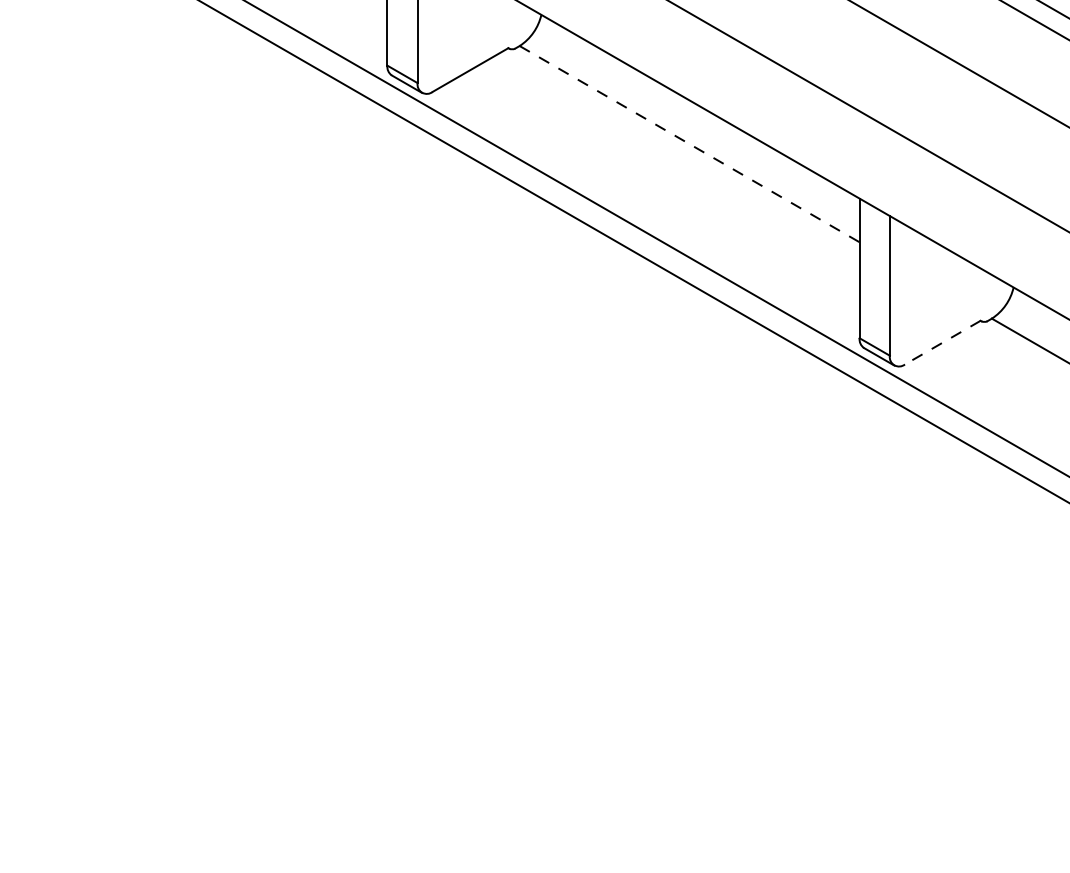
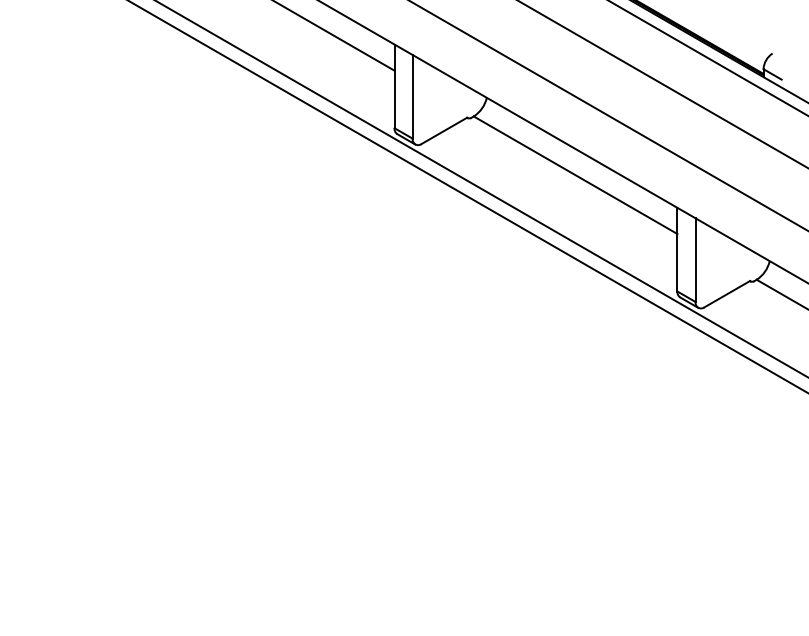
line: (689, 144) -> (575, 175), dashed -> solid
line: (941, 343) -> (726, 294), dashed -> solid

